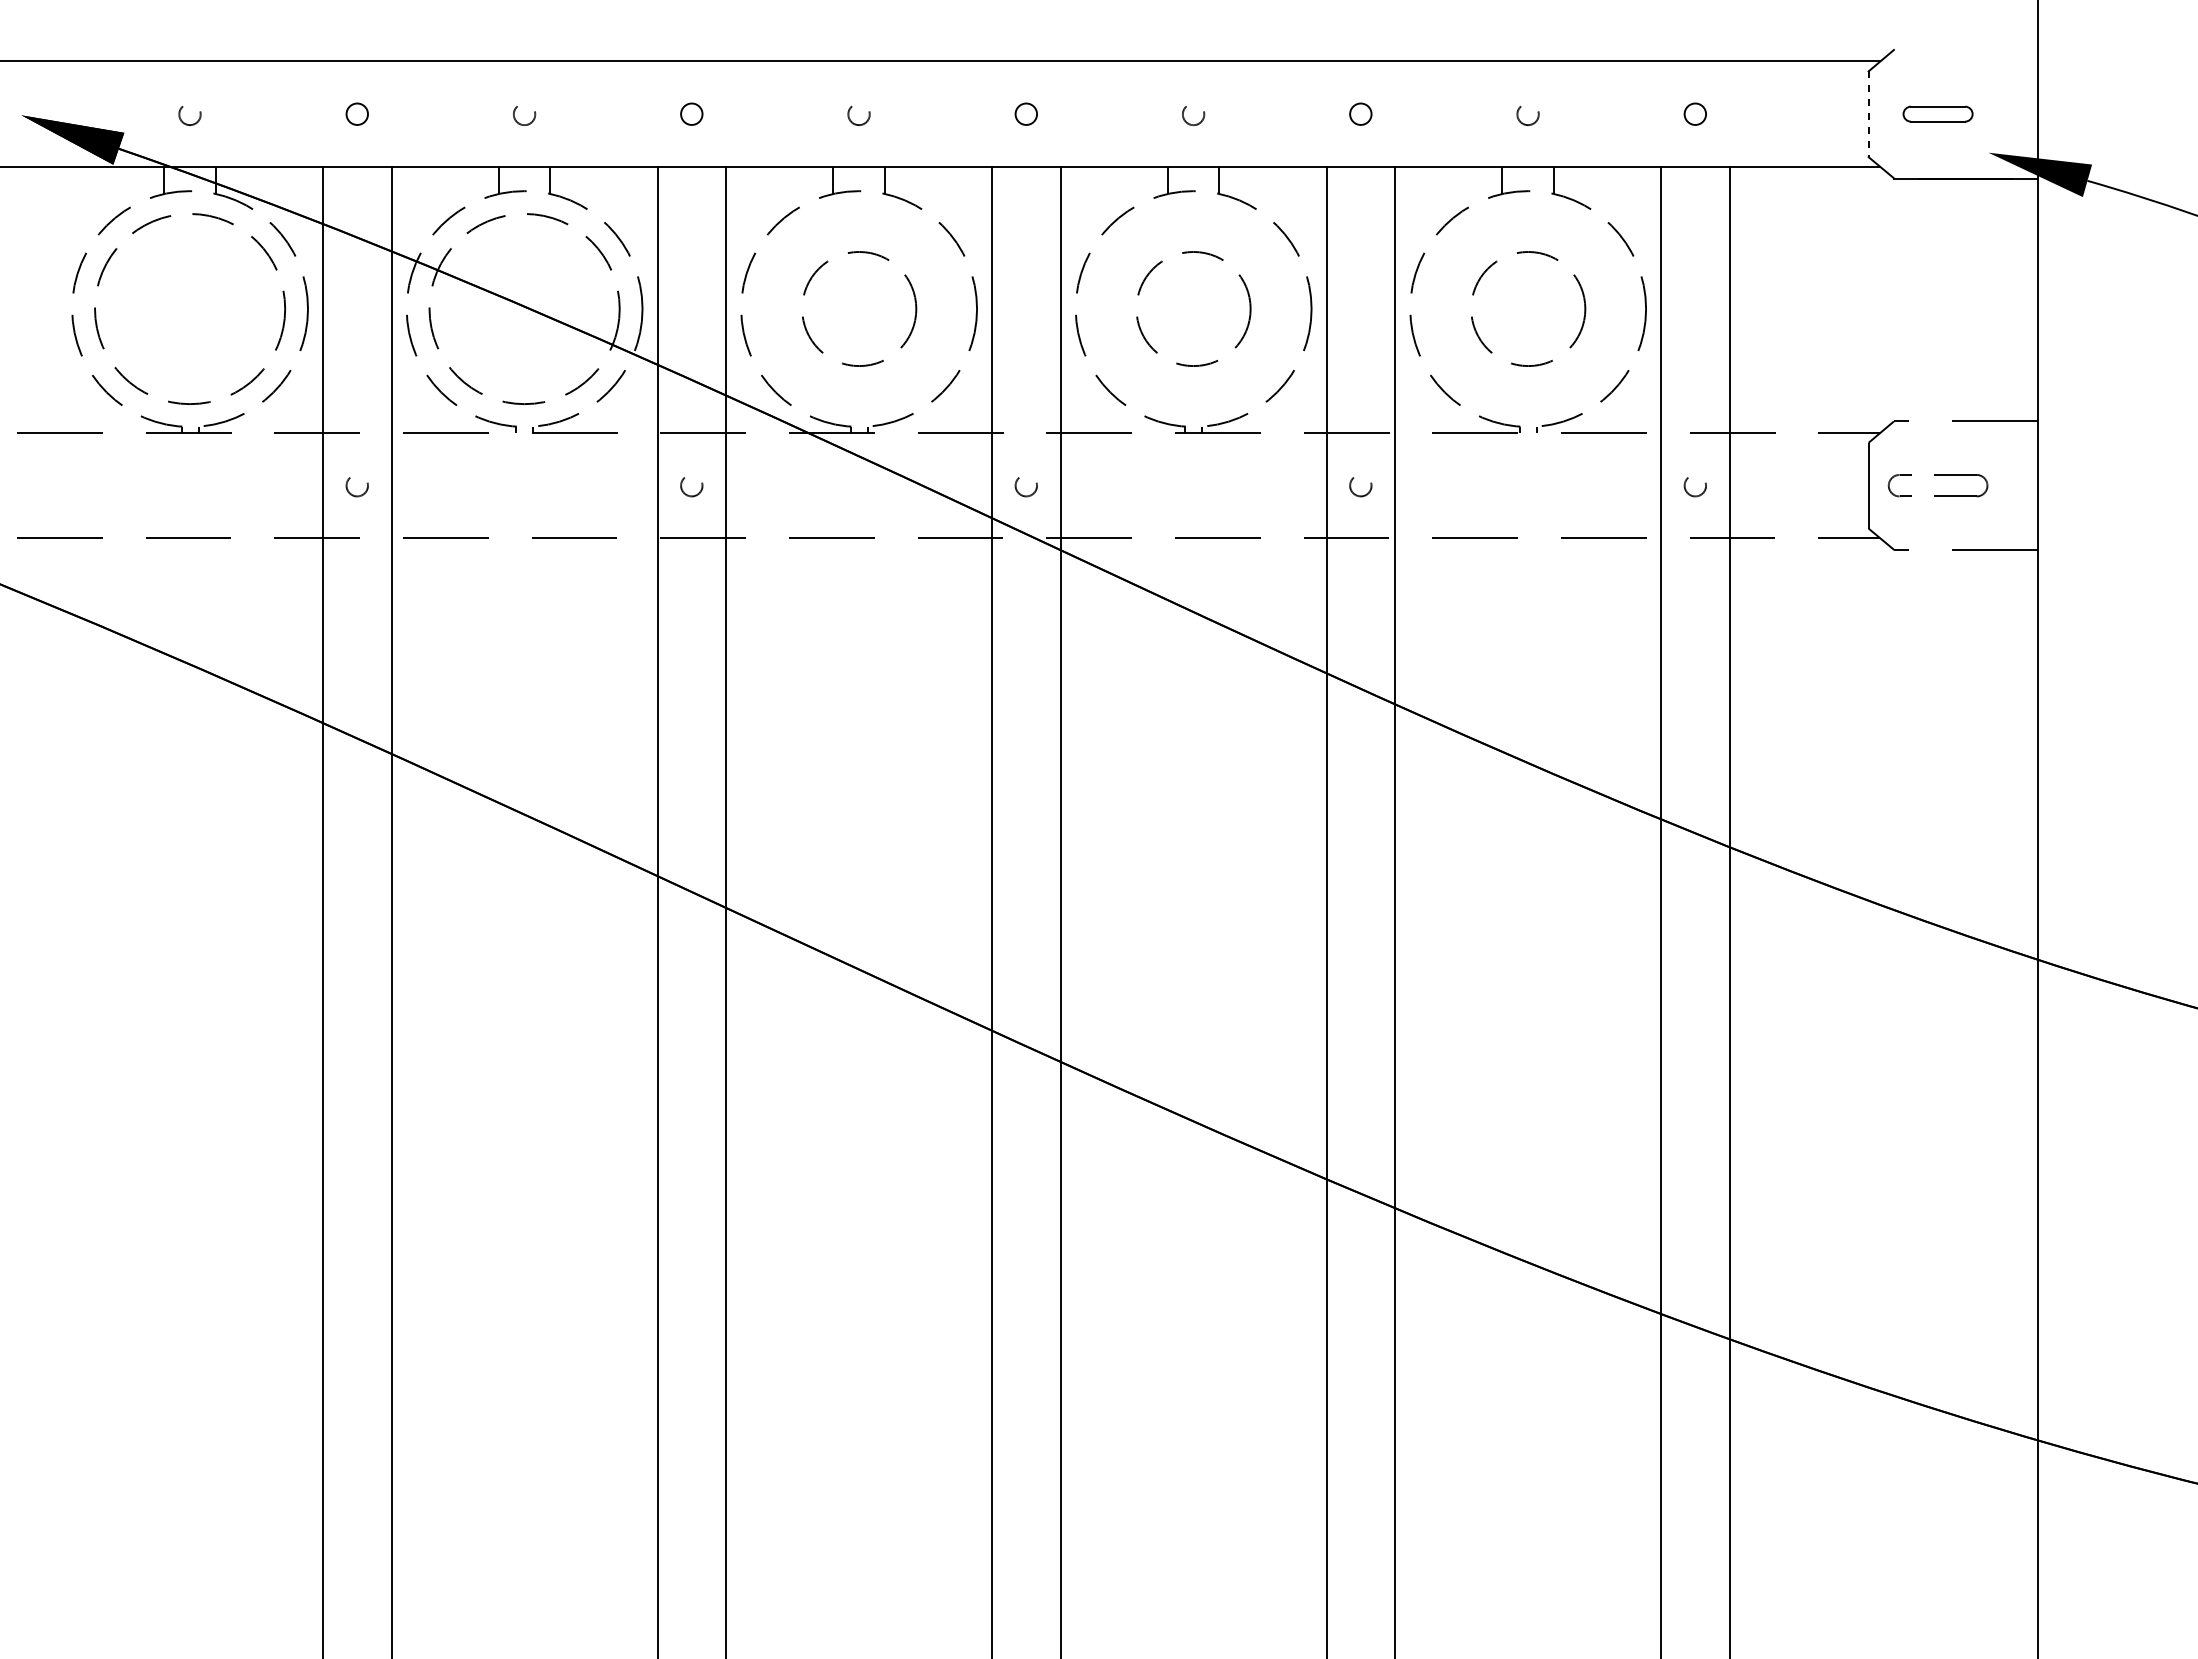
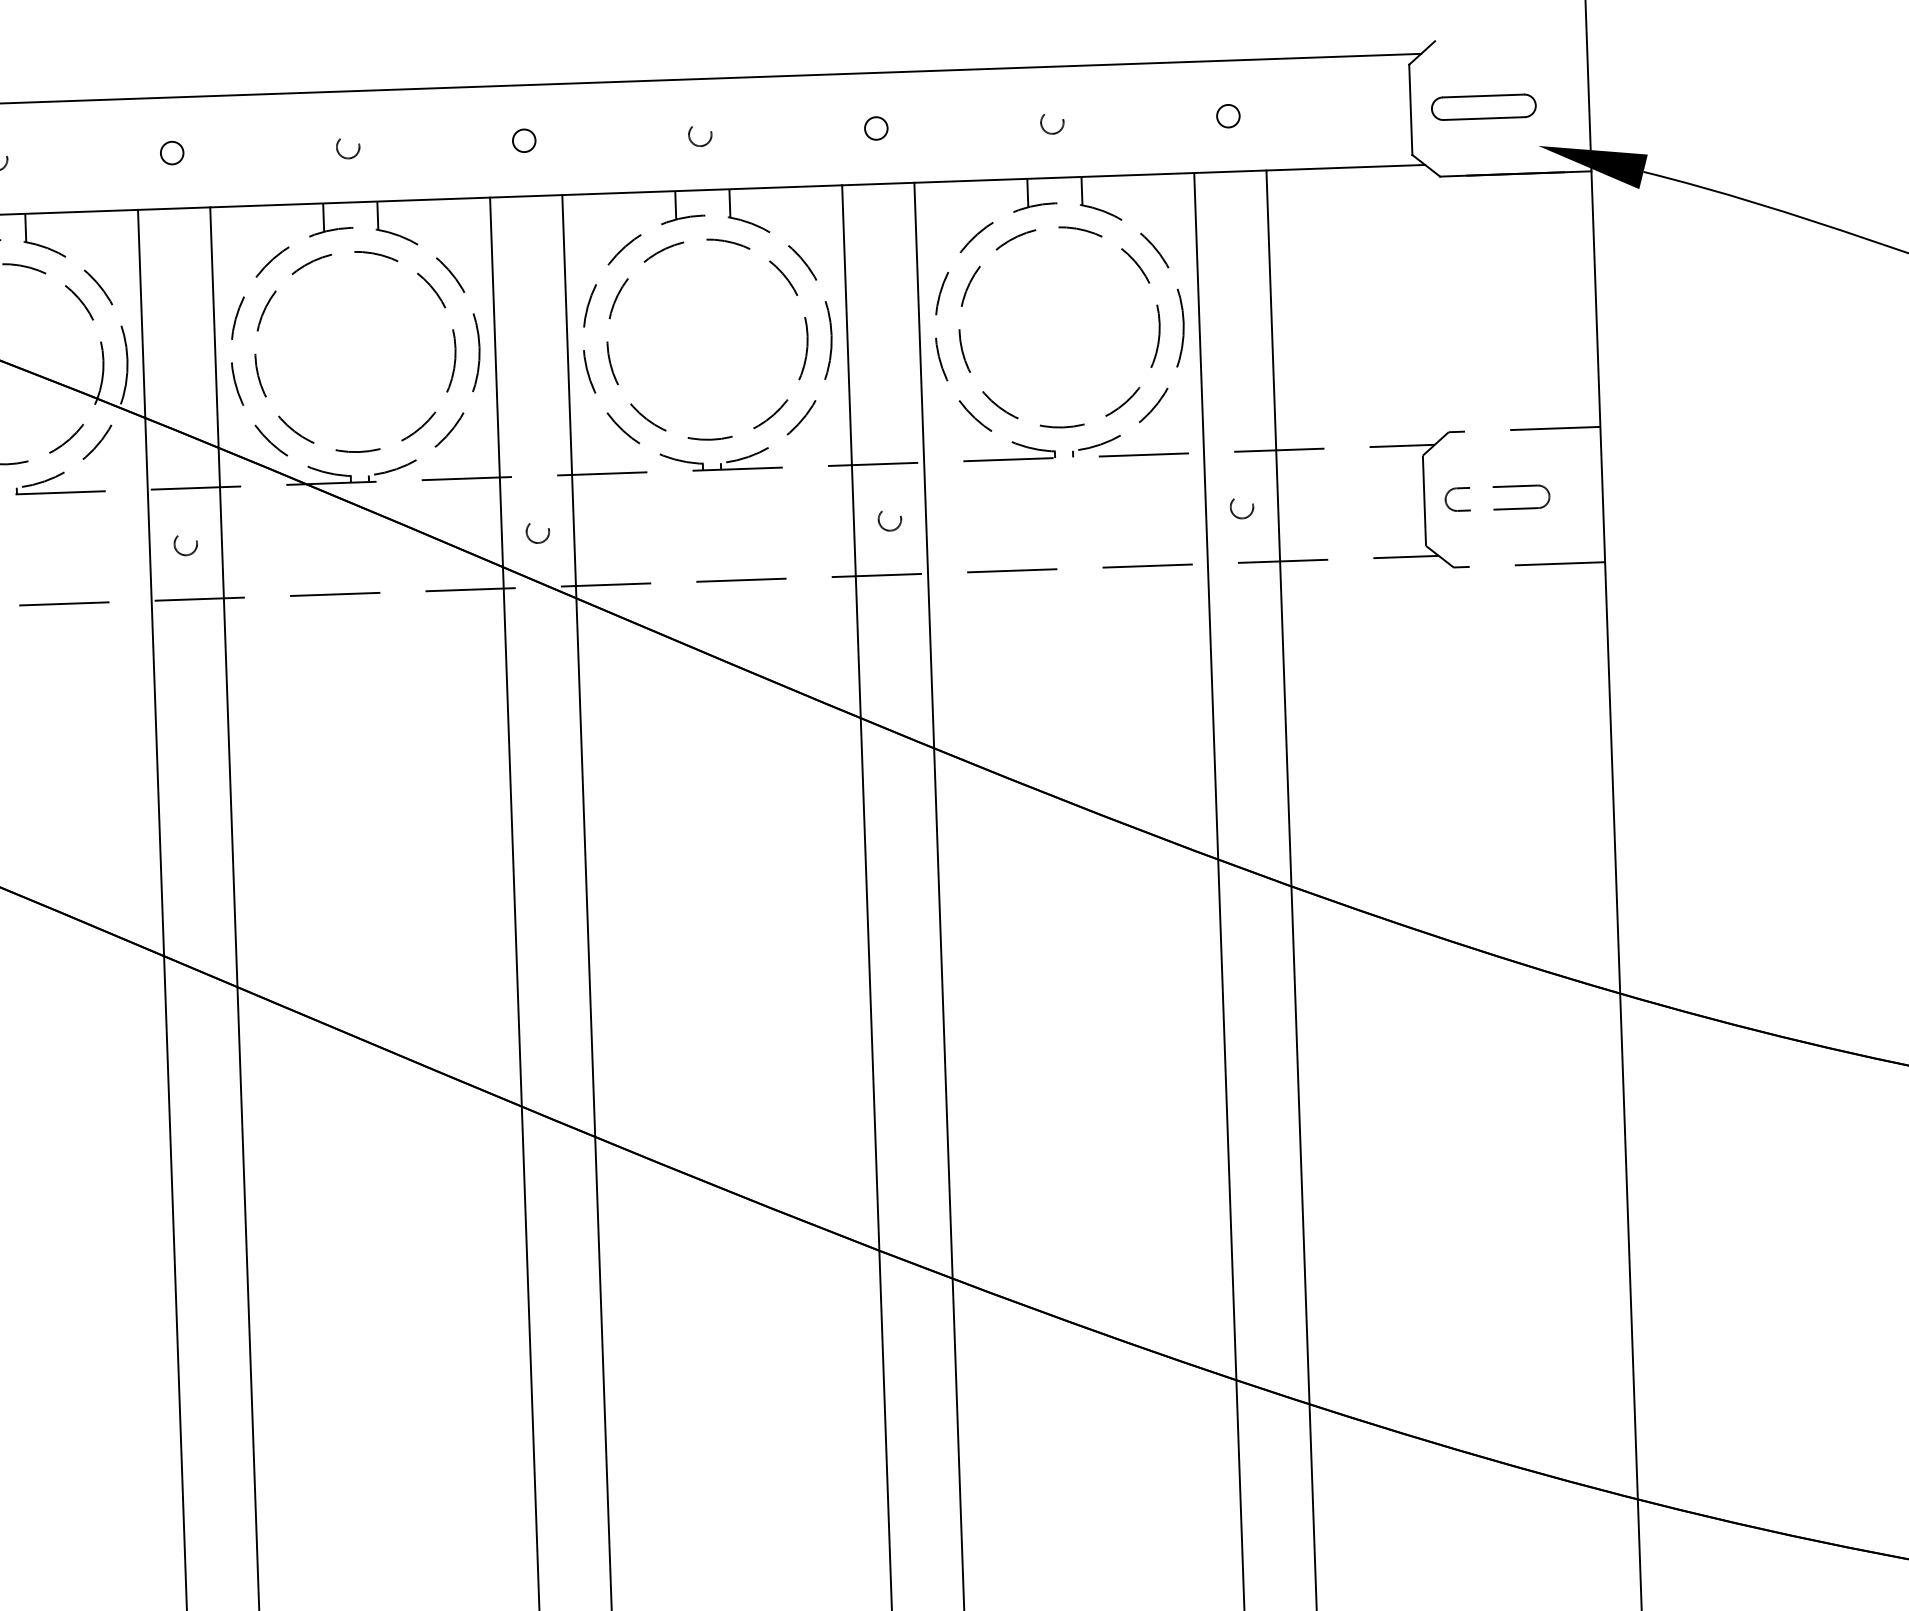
part: (1937, 113) -> (1483, 106), size x1.43
line: (1868, 114) -> (1410, 110), dashed -> solid
circle: (859, 308) -> (355, 351), size x1.67
circle: (1193, 308) -> (707, 339), size x1.67
circle: (1528, 308) -> (1059, 326), size x1.67

